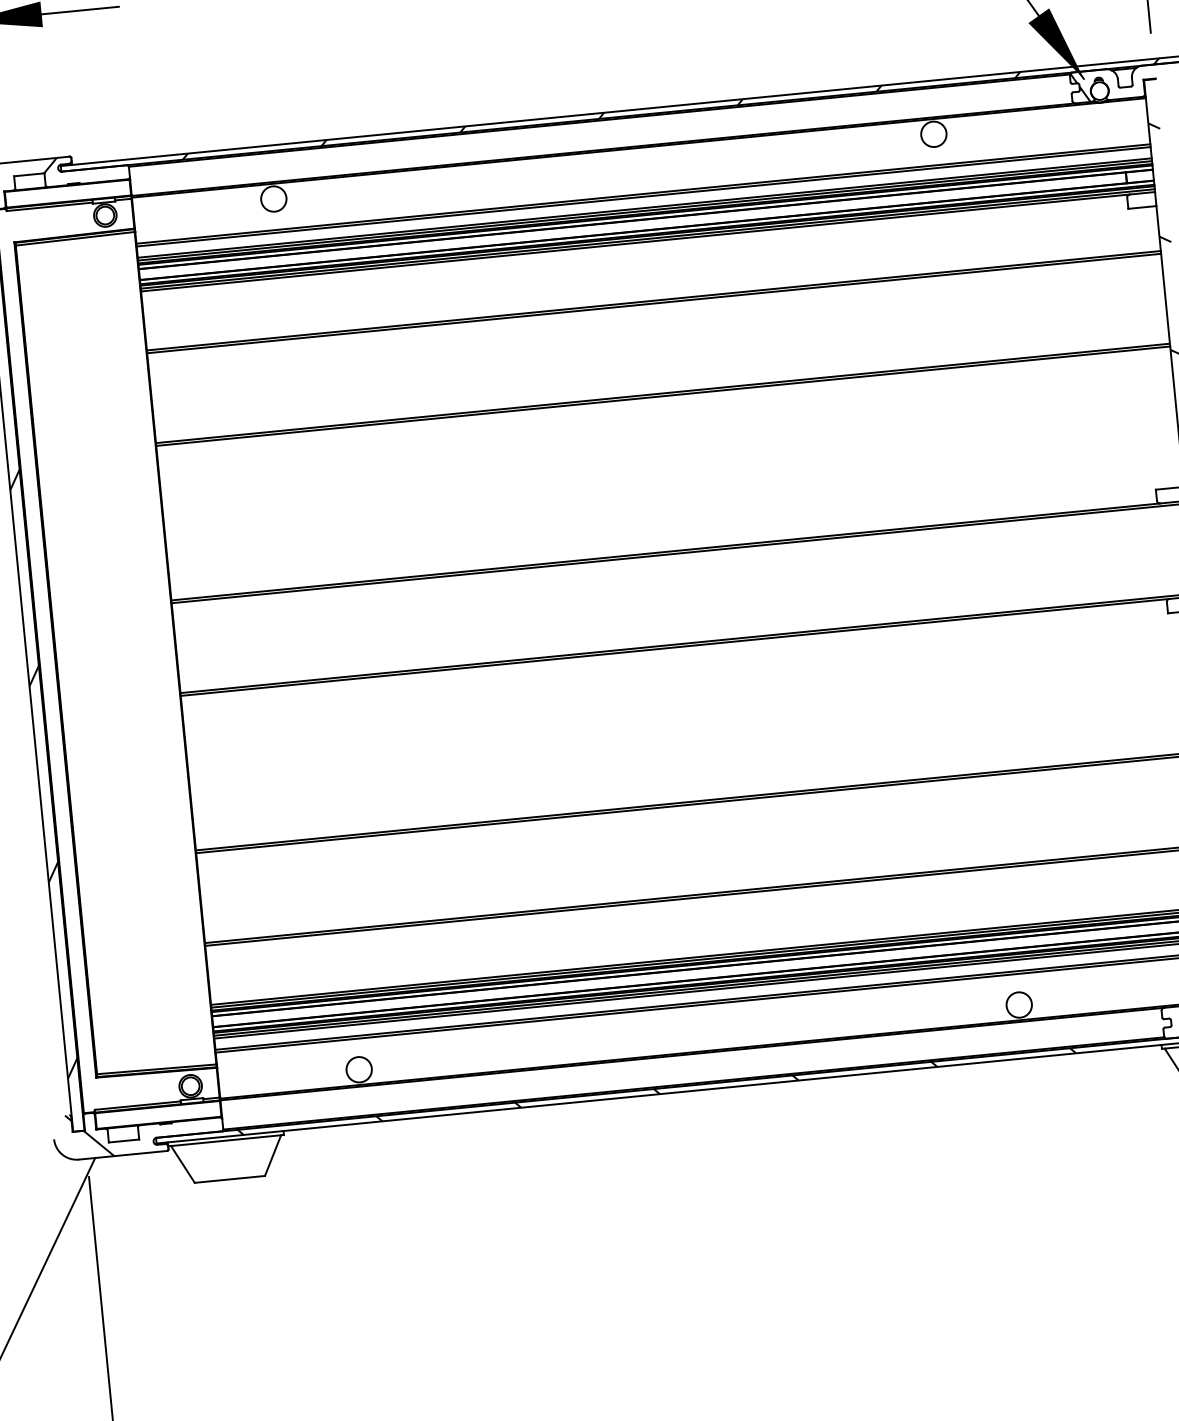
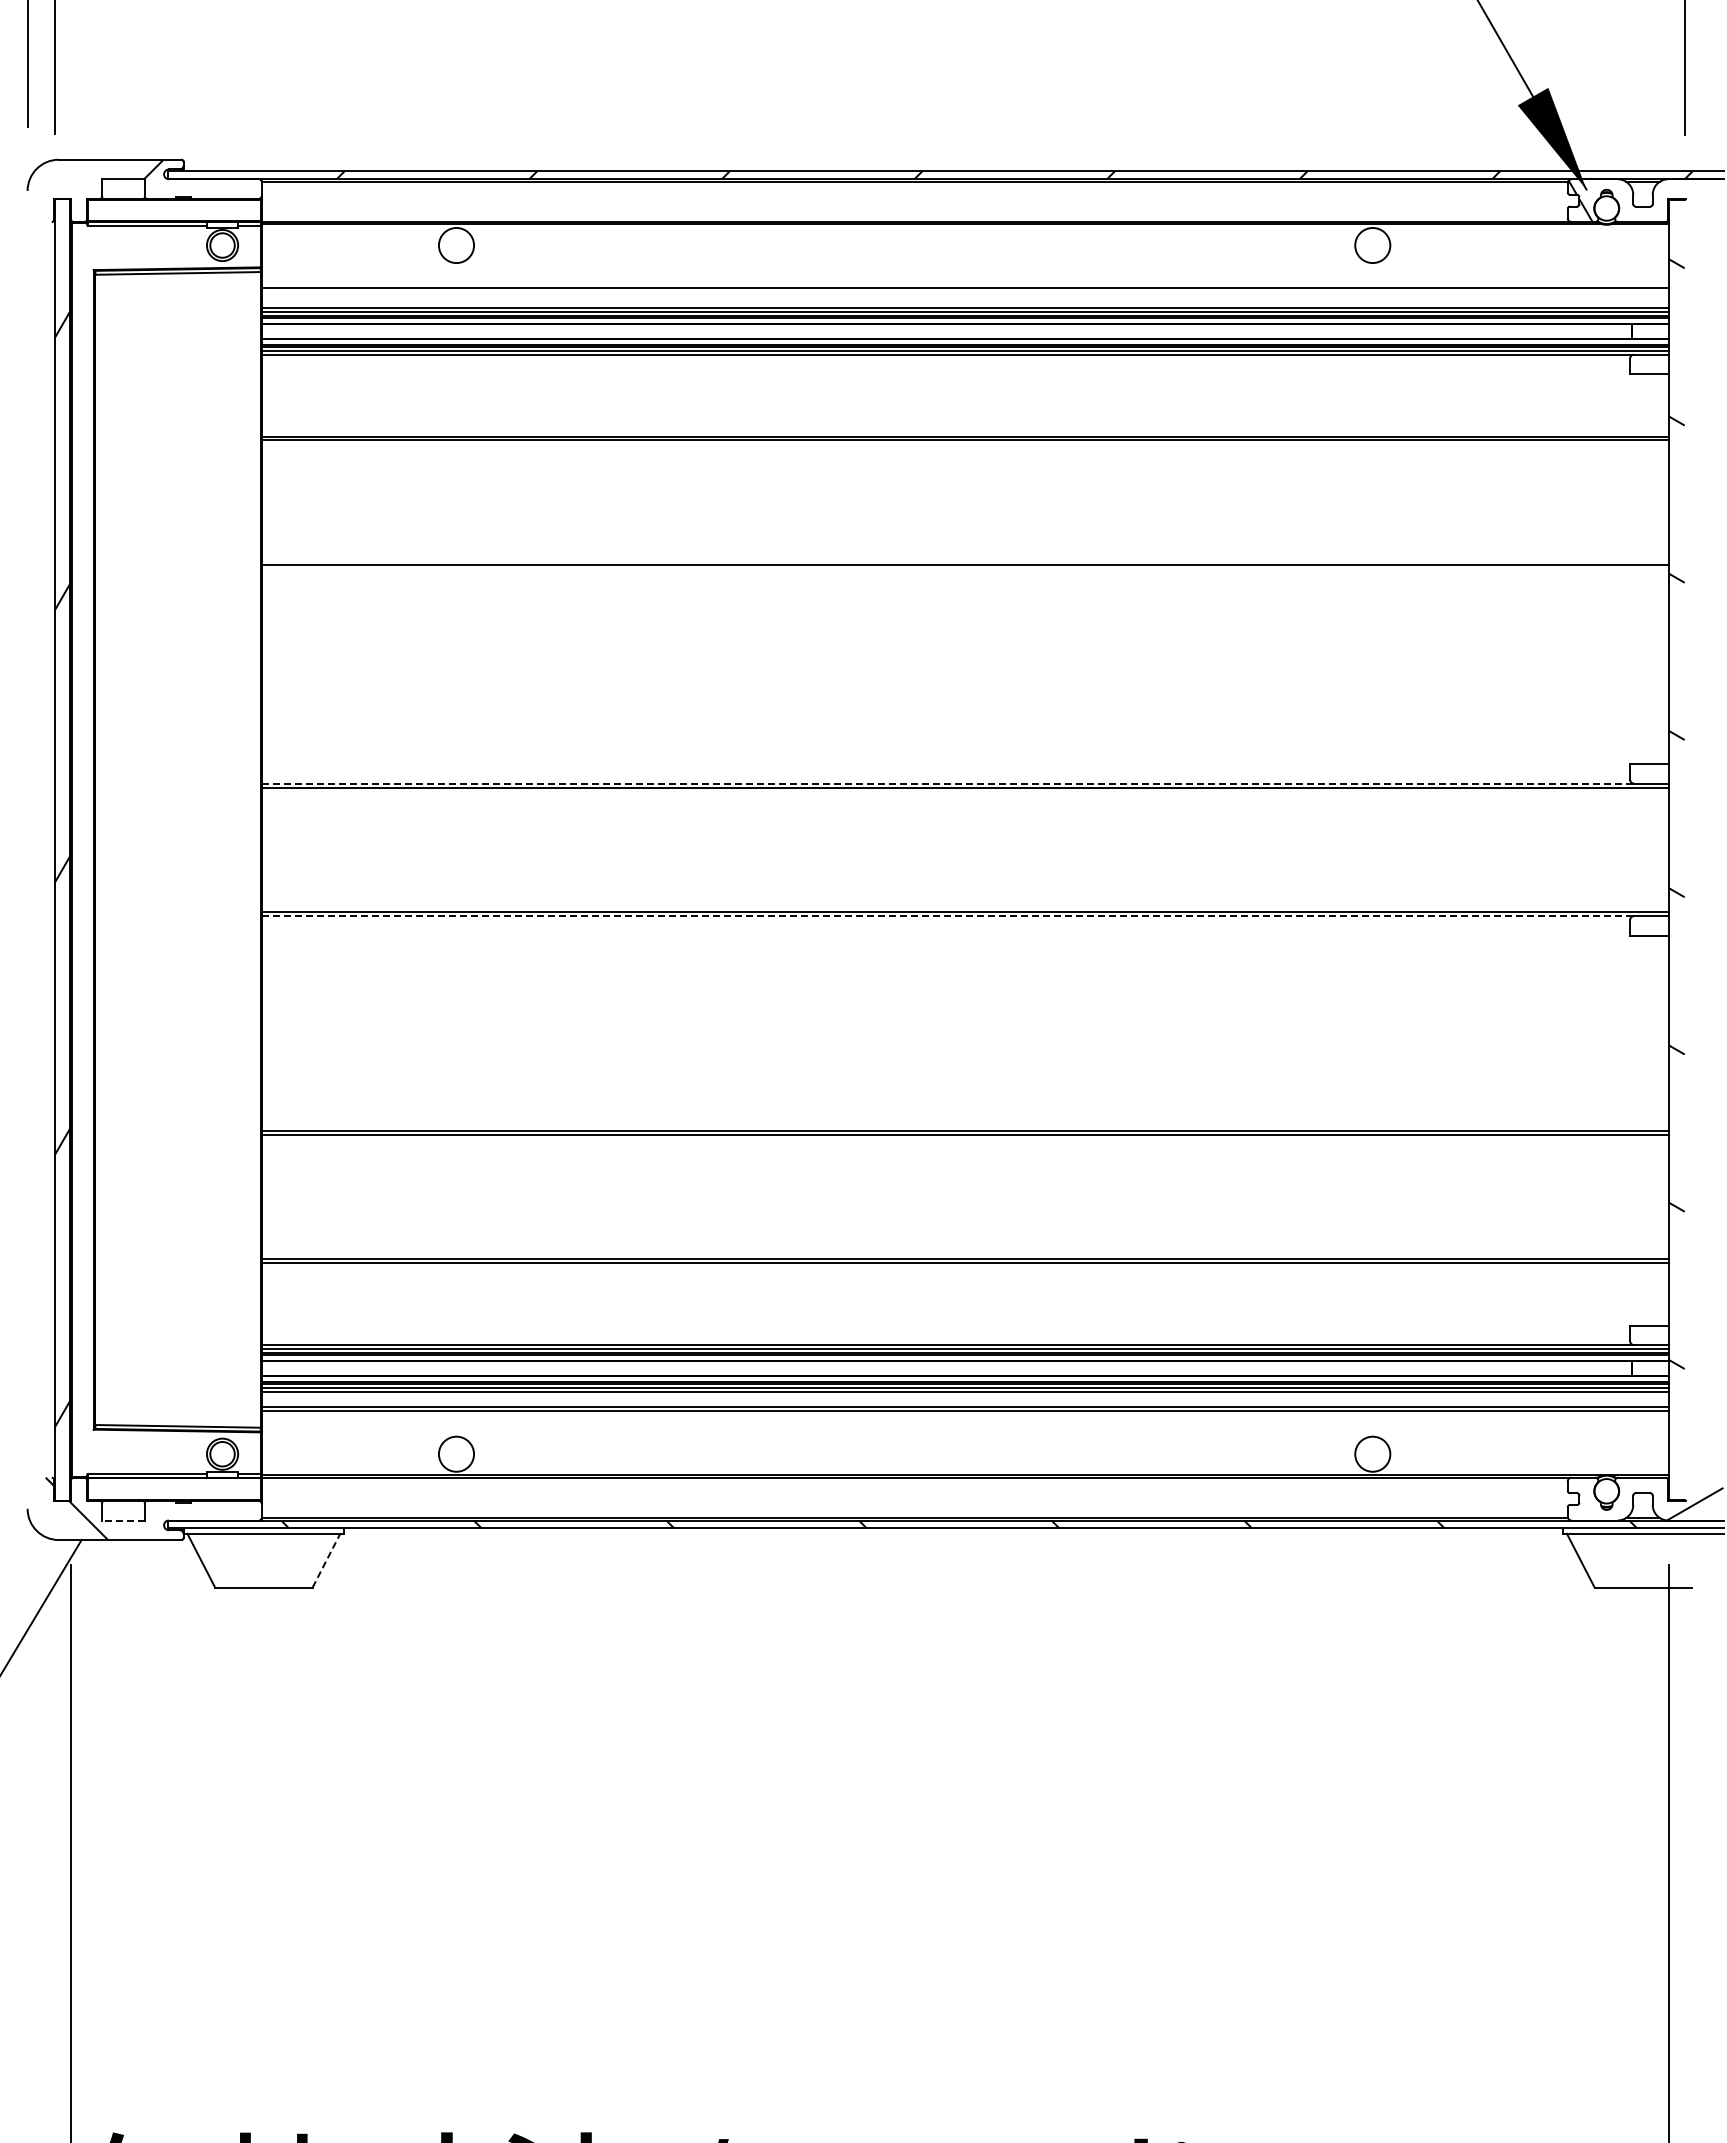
line: (643, 196) -> (965, 292), removed
line: (663, 396) -> (965, 569), removed
line: (666, 551) -> (948, 783), solid -> dashed
line: (675, 647) -> (948, 916), solid -> dashed
line: (124, 1140) -> (123, 1520), solid -> dashed
line: (273, 1155) -> (326, 1560), solid -> dashed

